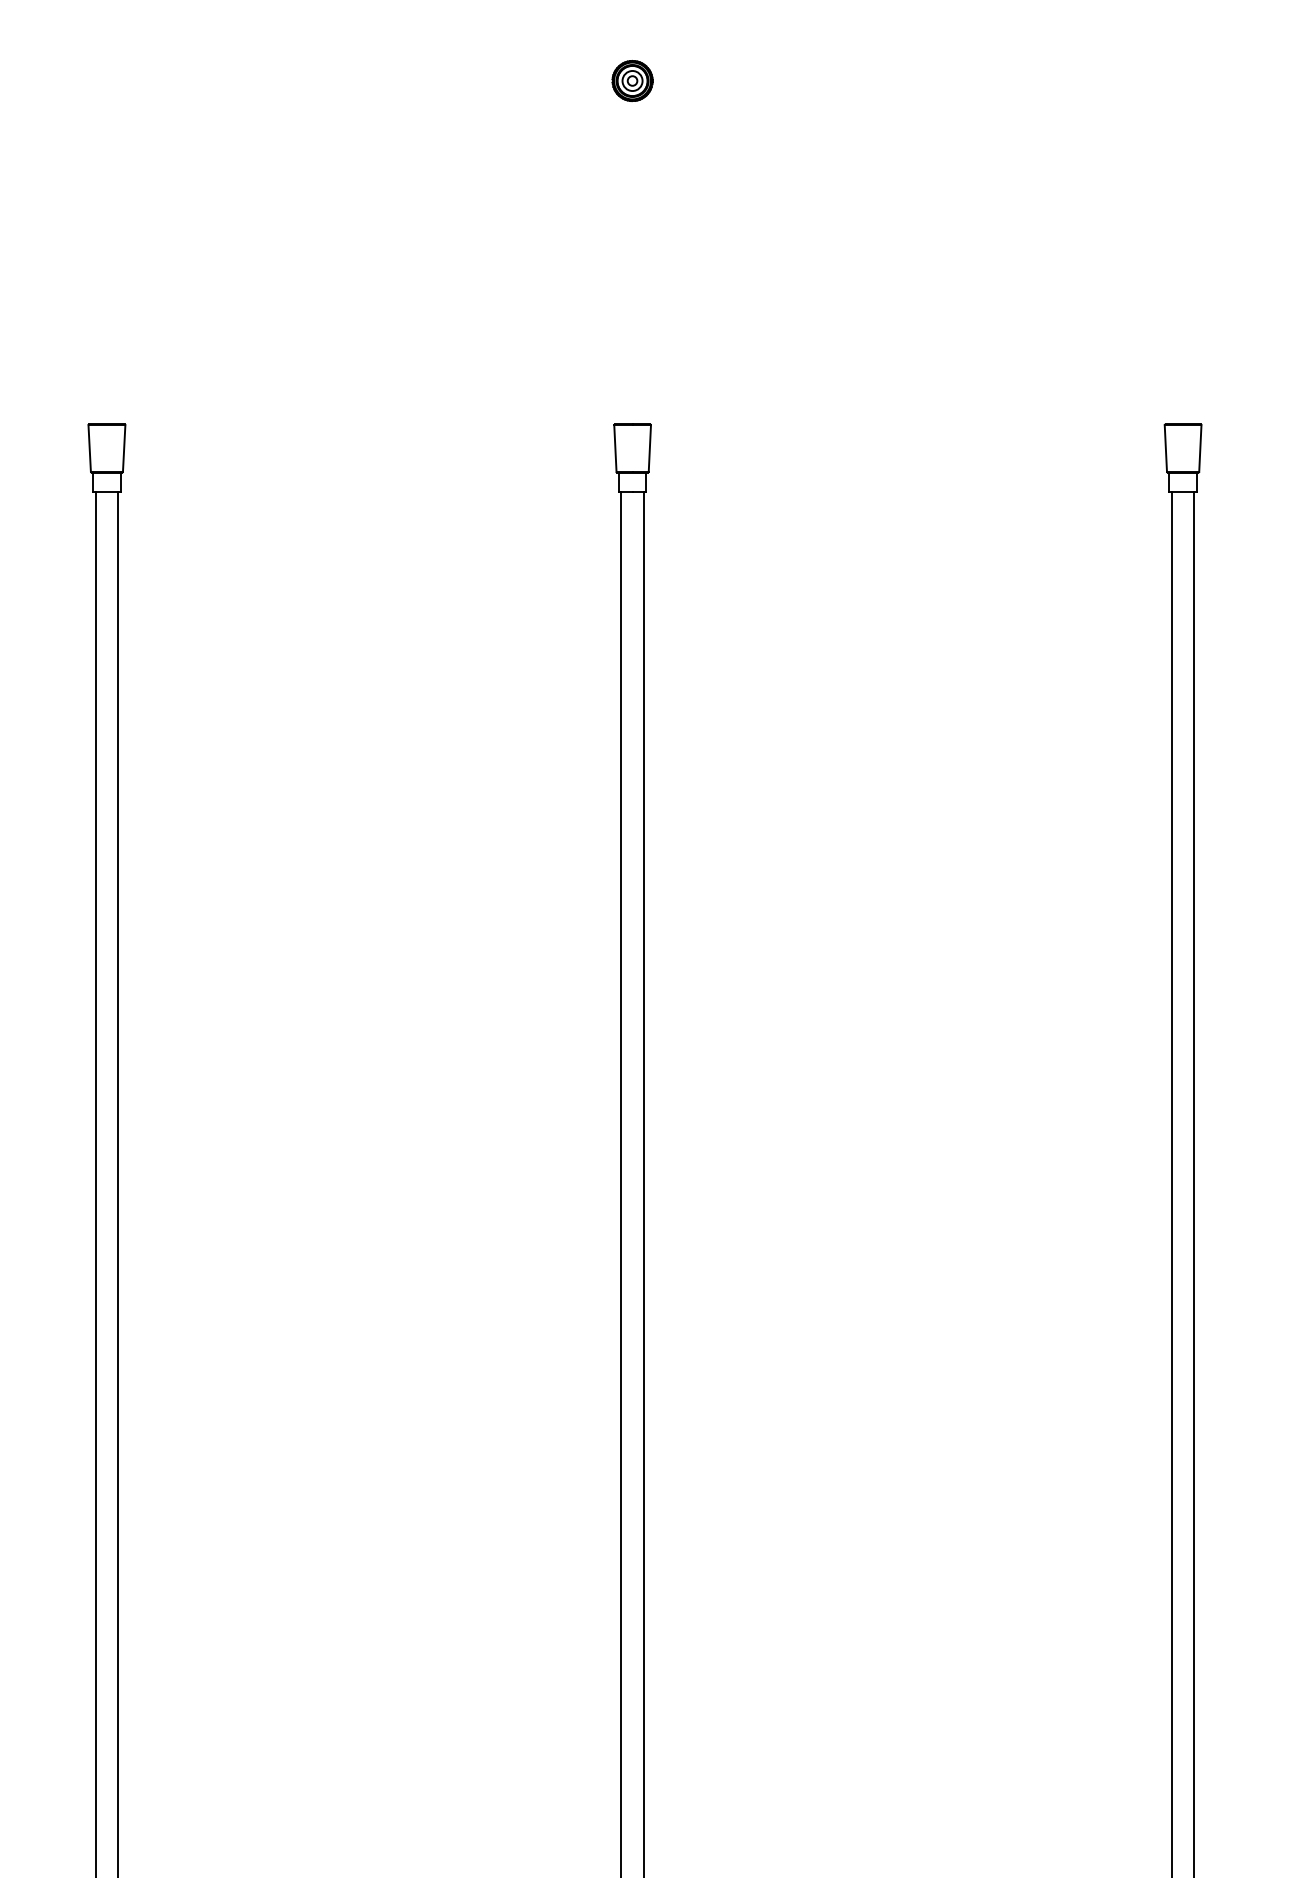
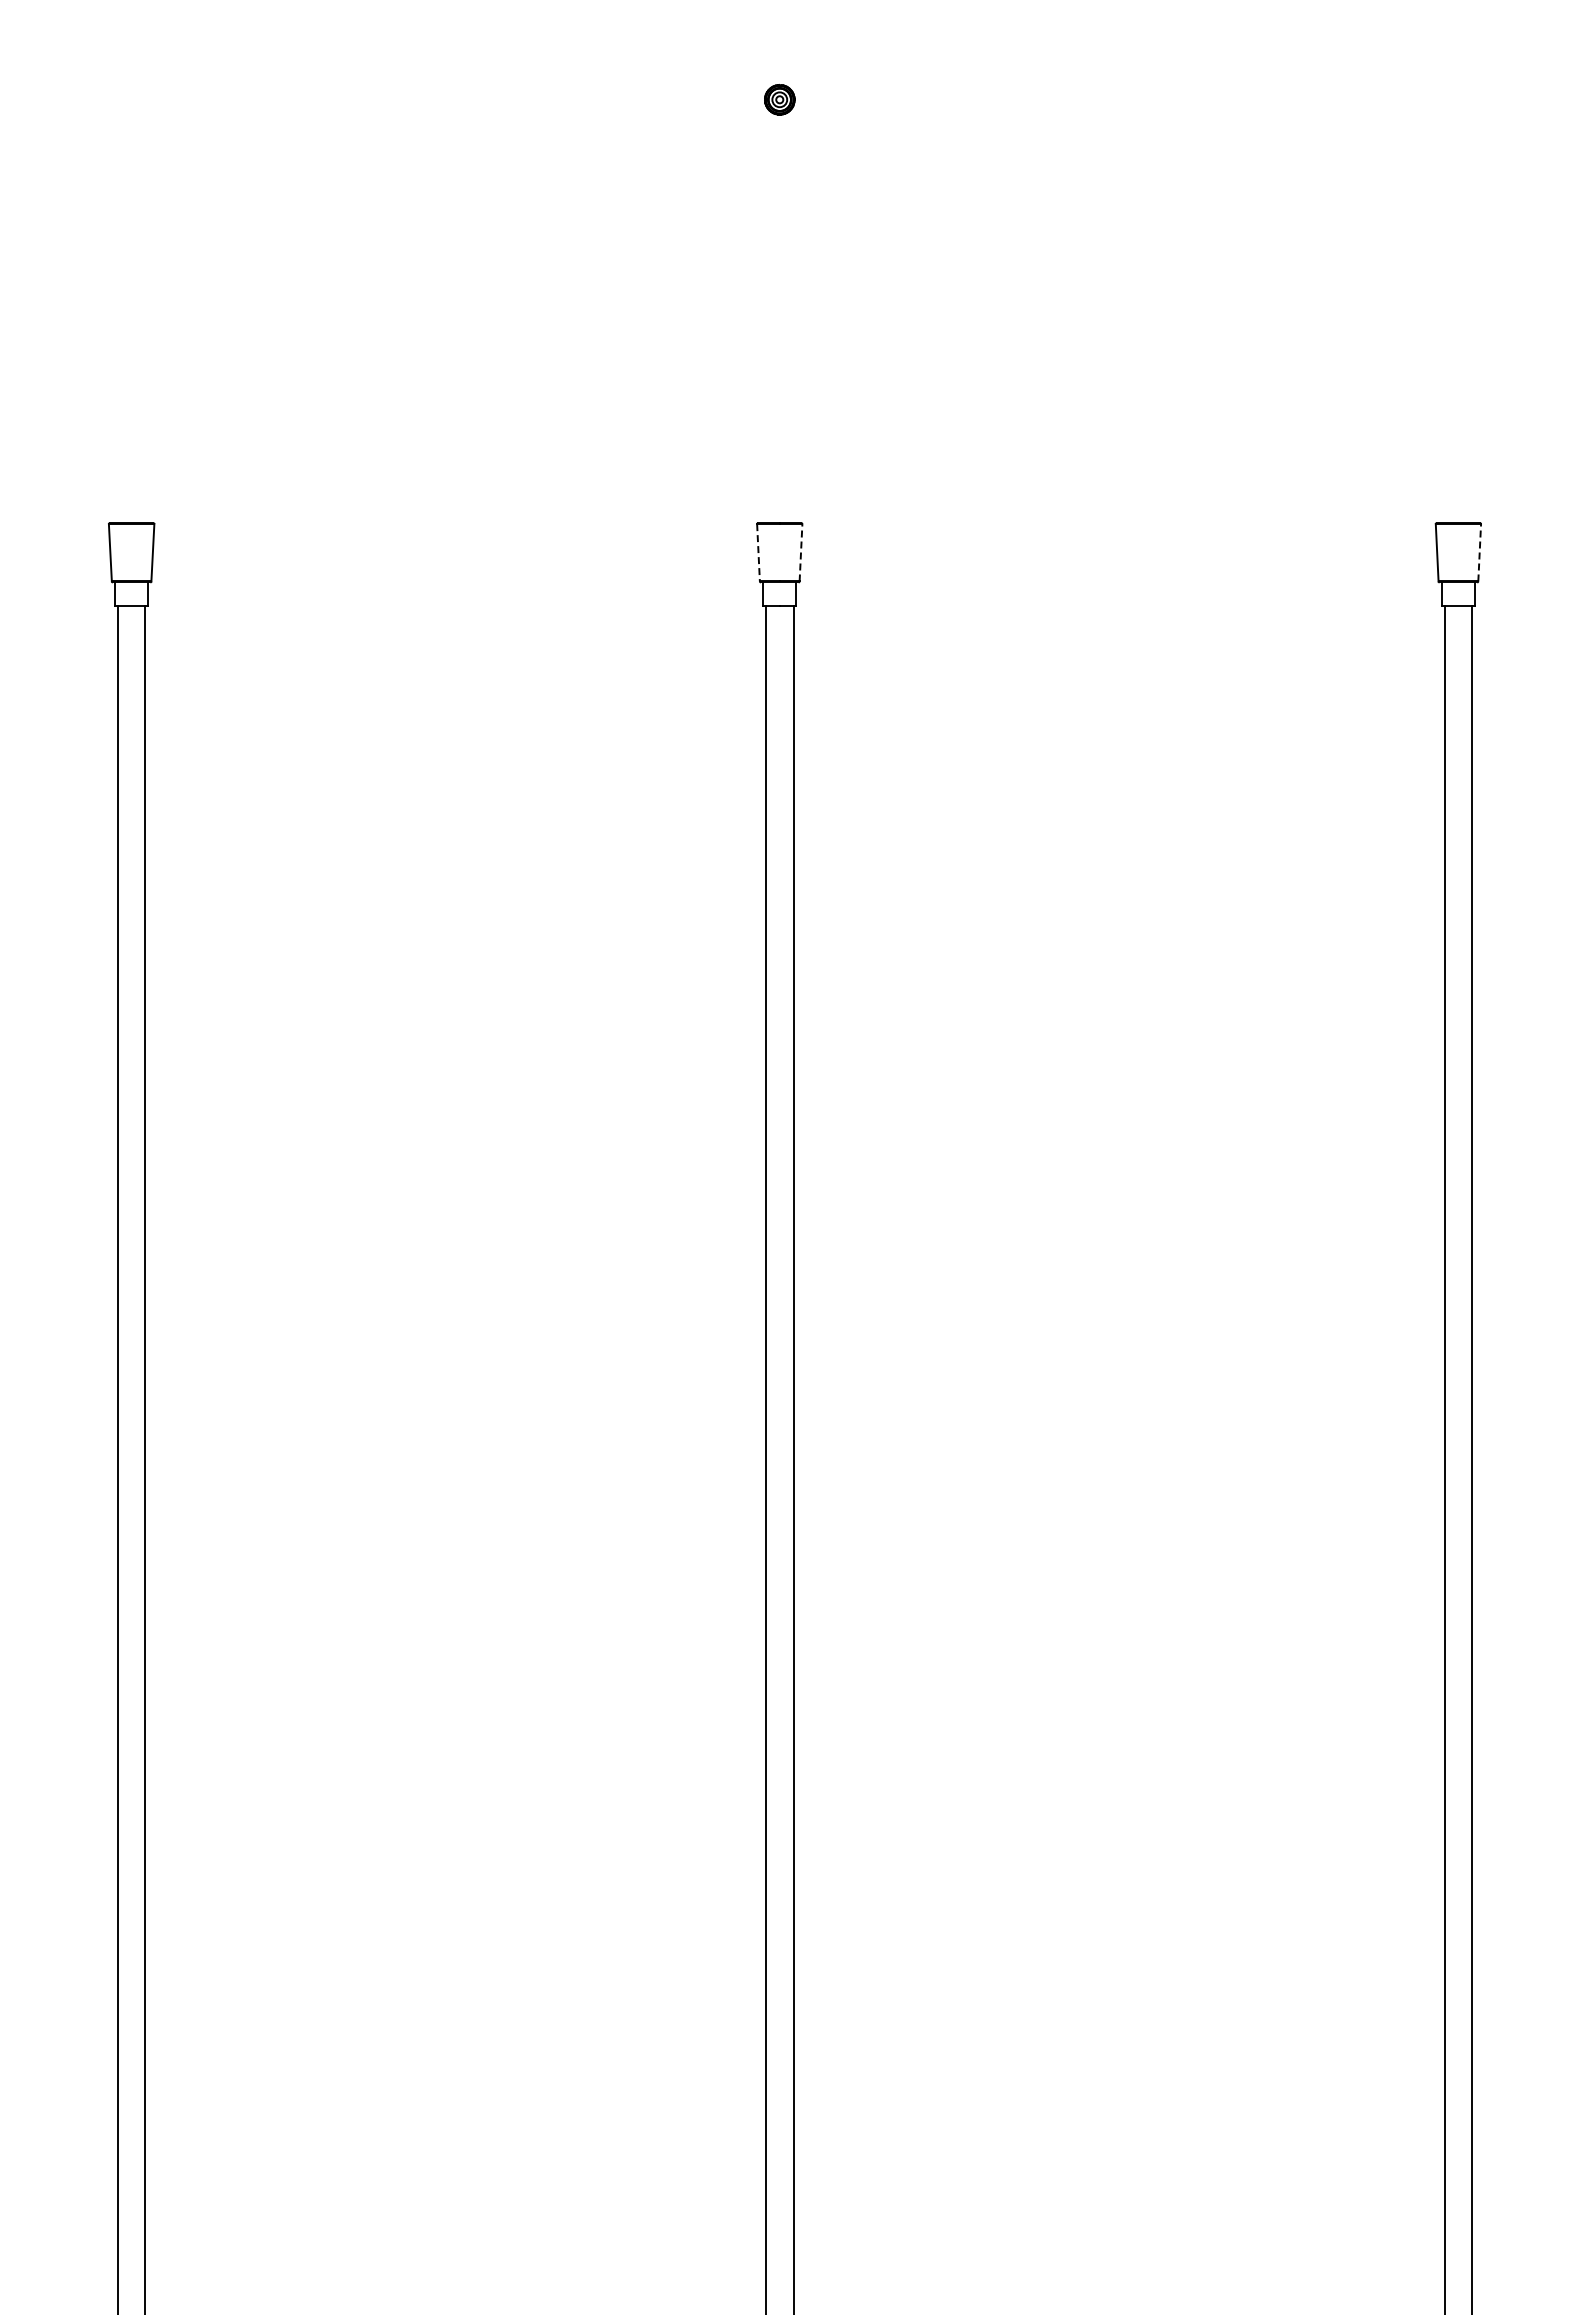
part: (632, 80) -> (779, 99), size x0.6
line: (615, 448) -> (758, 552), solid -> dashed
line: (650, 448) -> (801, 552), solid -> dashed
line: (1200, 448) -> (1479, 552), solid -> dashed

